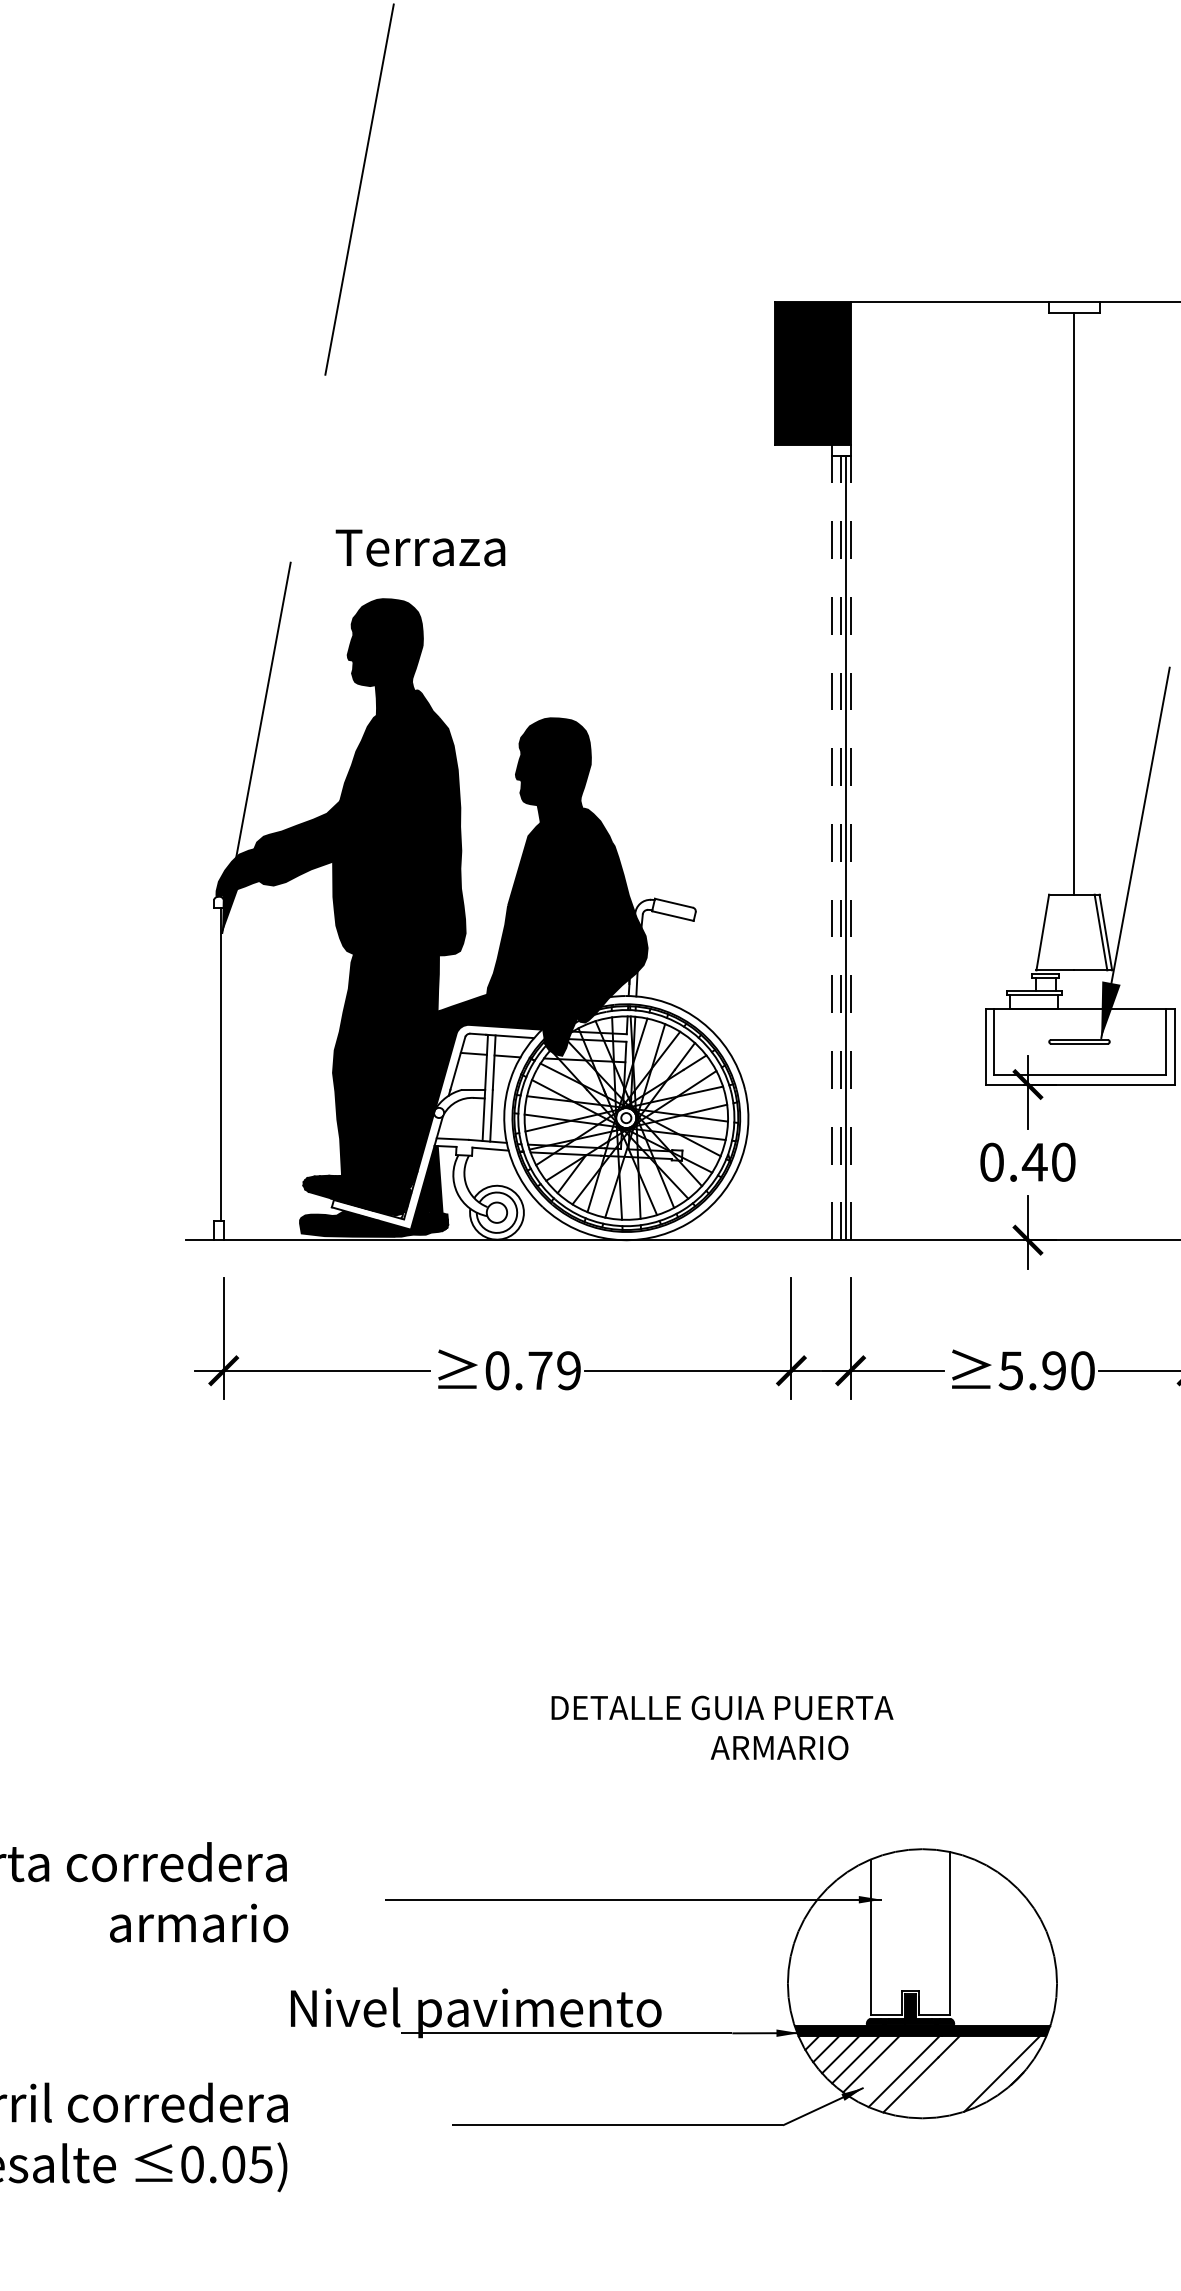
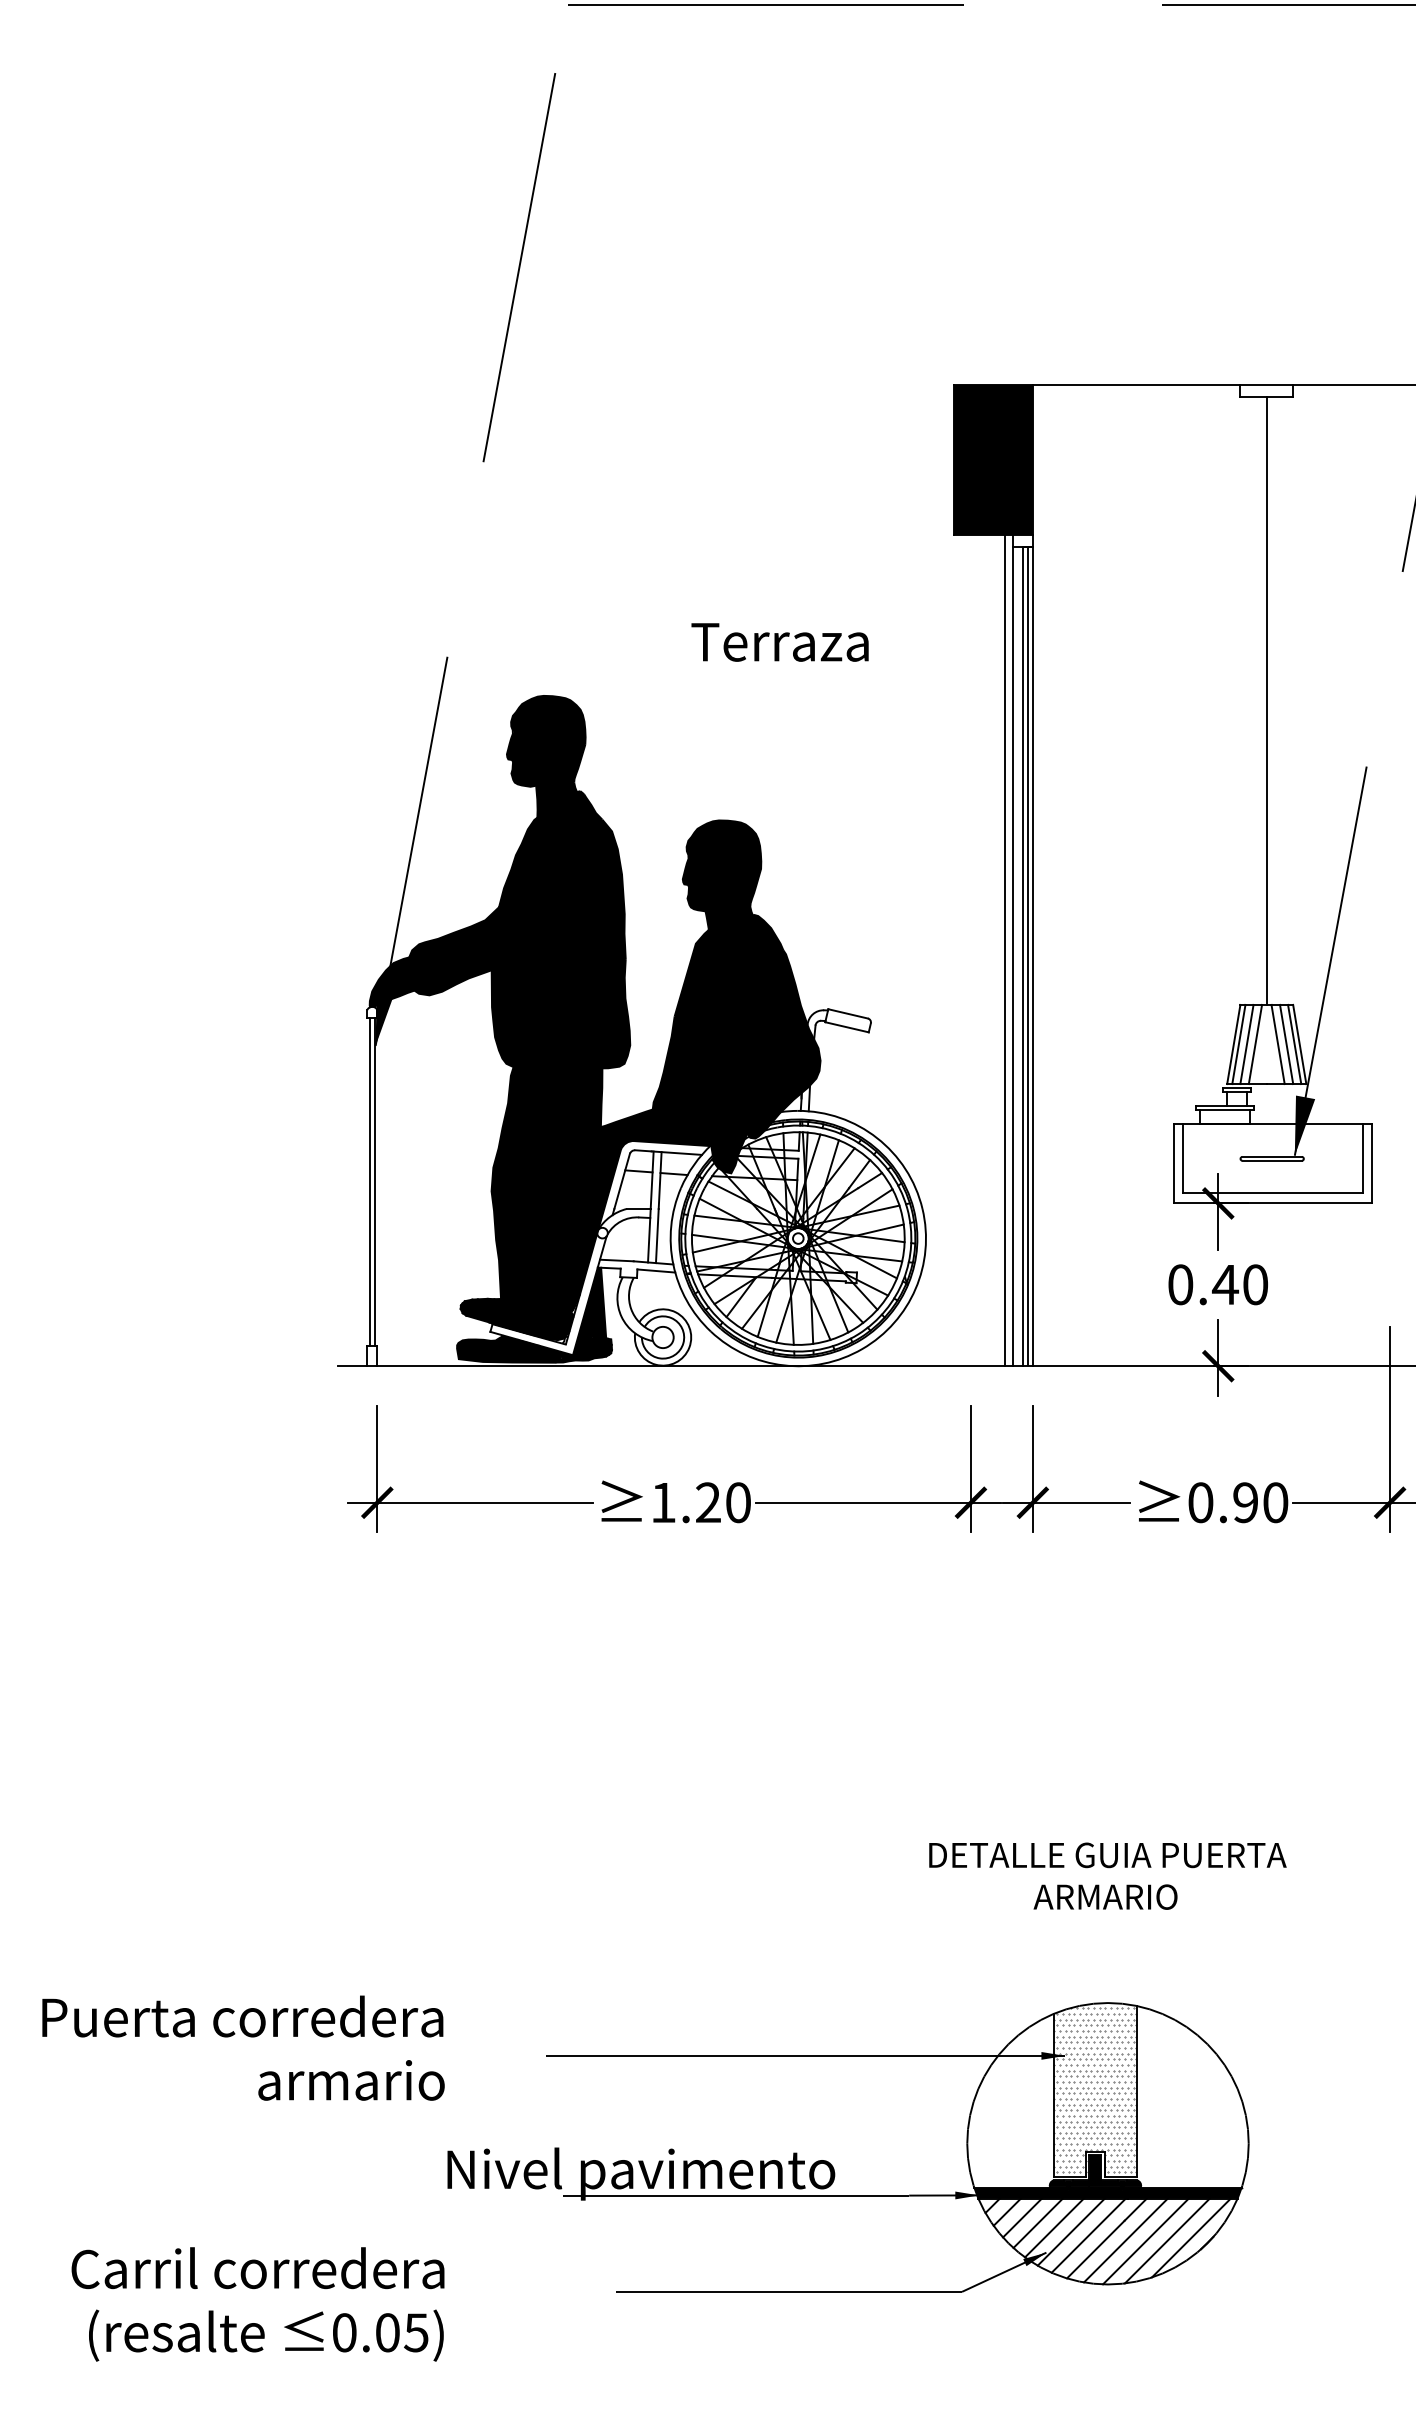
text: (419, 548) -> (779, 642), moved
line: (824, 842) -> (1005, 950), added
line: (832, 842) -> (1013, 950), dashed -> solid
line: (850, 842) -> (1032, 950), dashed -> solid
line: (840, 848) -> (1022, 956), dashed -> solid
line: (1047, 932) -> (1238, 1044), added
line: (1054, 932) -> (1246, 1044), added
line: (1063, 932) -> (1255, 1044), added
line: (1084, 932) -> (1277, 1044), added
line: (1093, 932) -> (1286, 1044), added
line: (217, 1064) -> (370, 1182), added
text: (532, 1370) -> (700, 1502), 0.79 -> 1.20
text: (1010, 1370) -> (1200, 1502), 5.90 -> 0.90
text: (722, 1708) -> (1107, 1855), moved
text: (779, 1747) -> (1105, 1896), moved
hatch: (910, 1932) -> (1095, 2090), added
line: (886, 2067) -> (1070, 2231), added
line: (939, 2076) -> (1125, 2240), added
line: (978, 2076) -> (1166, 2240), added
line: (958, 2077) -> (1145, 2241), added

